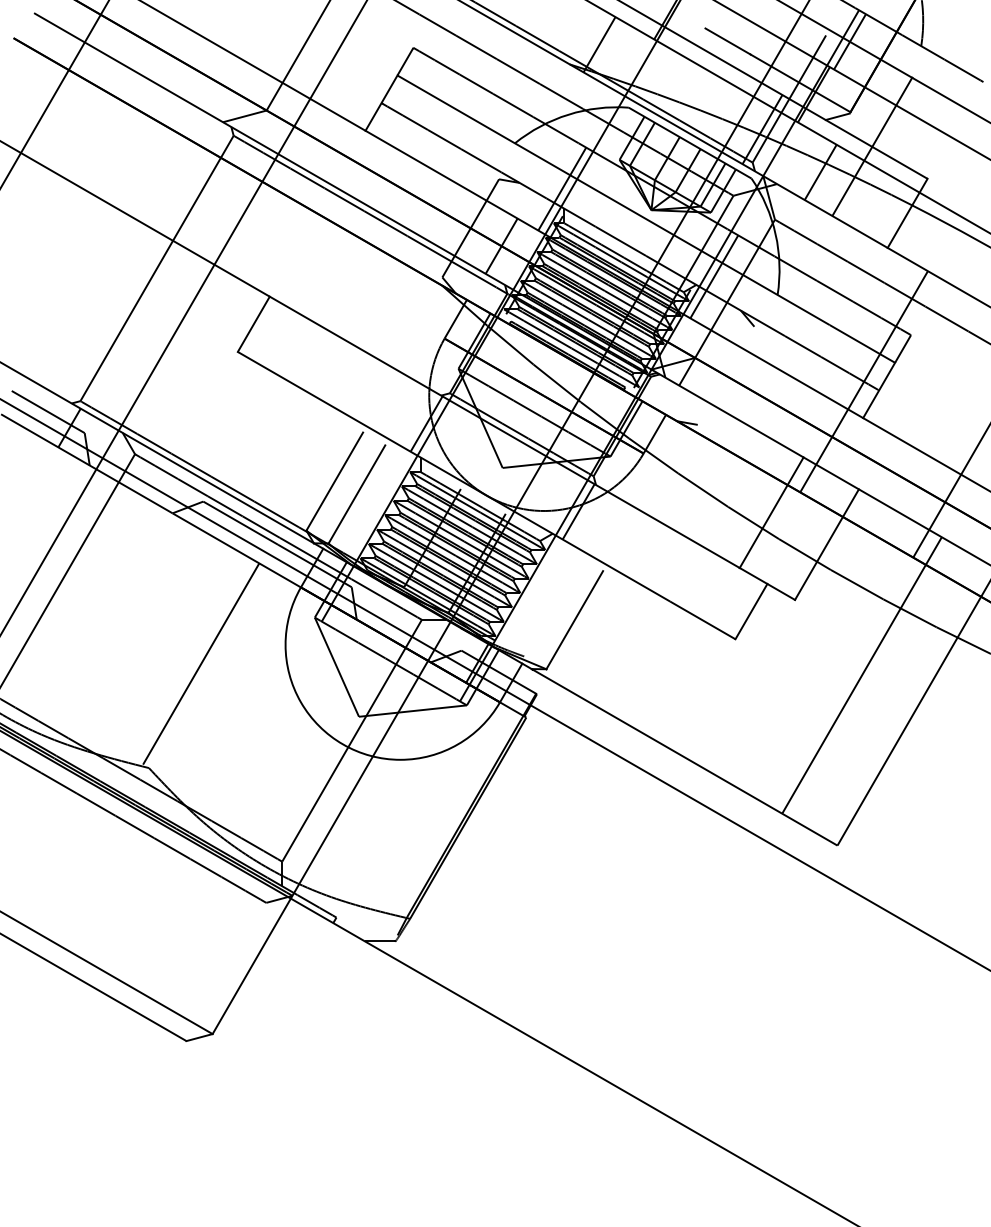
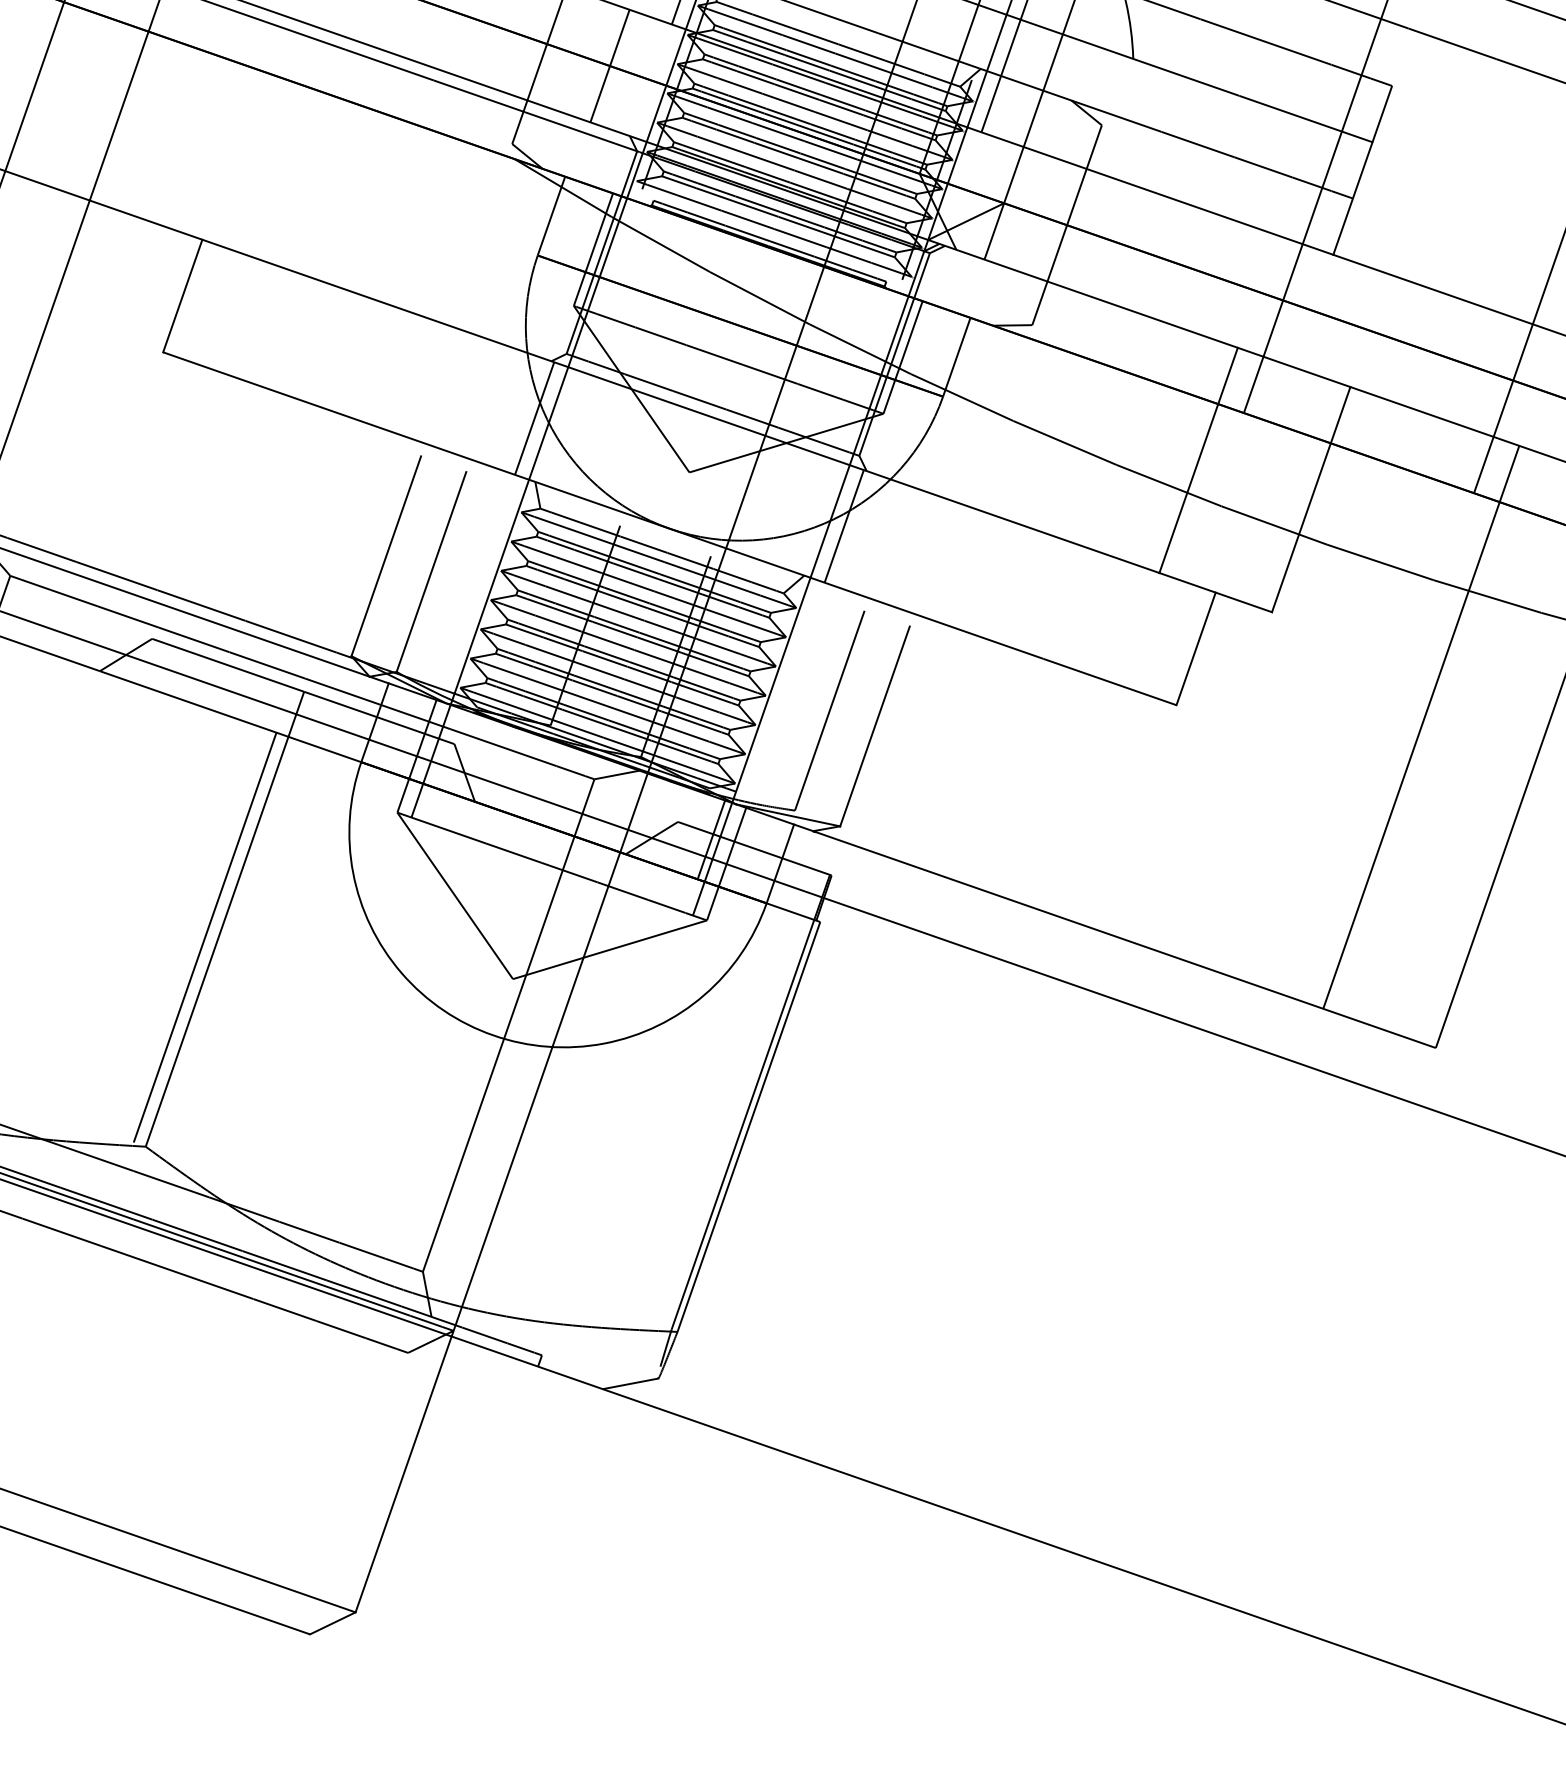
line: (725, 375) -> (1065, 224), added
line: (552, 607) -> (829, 710), added
line: (212, 656) -> (223, 919), added

